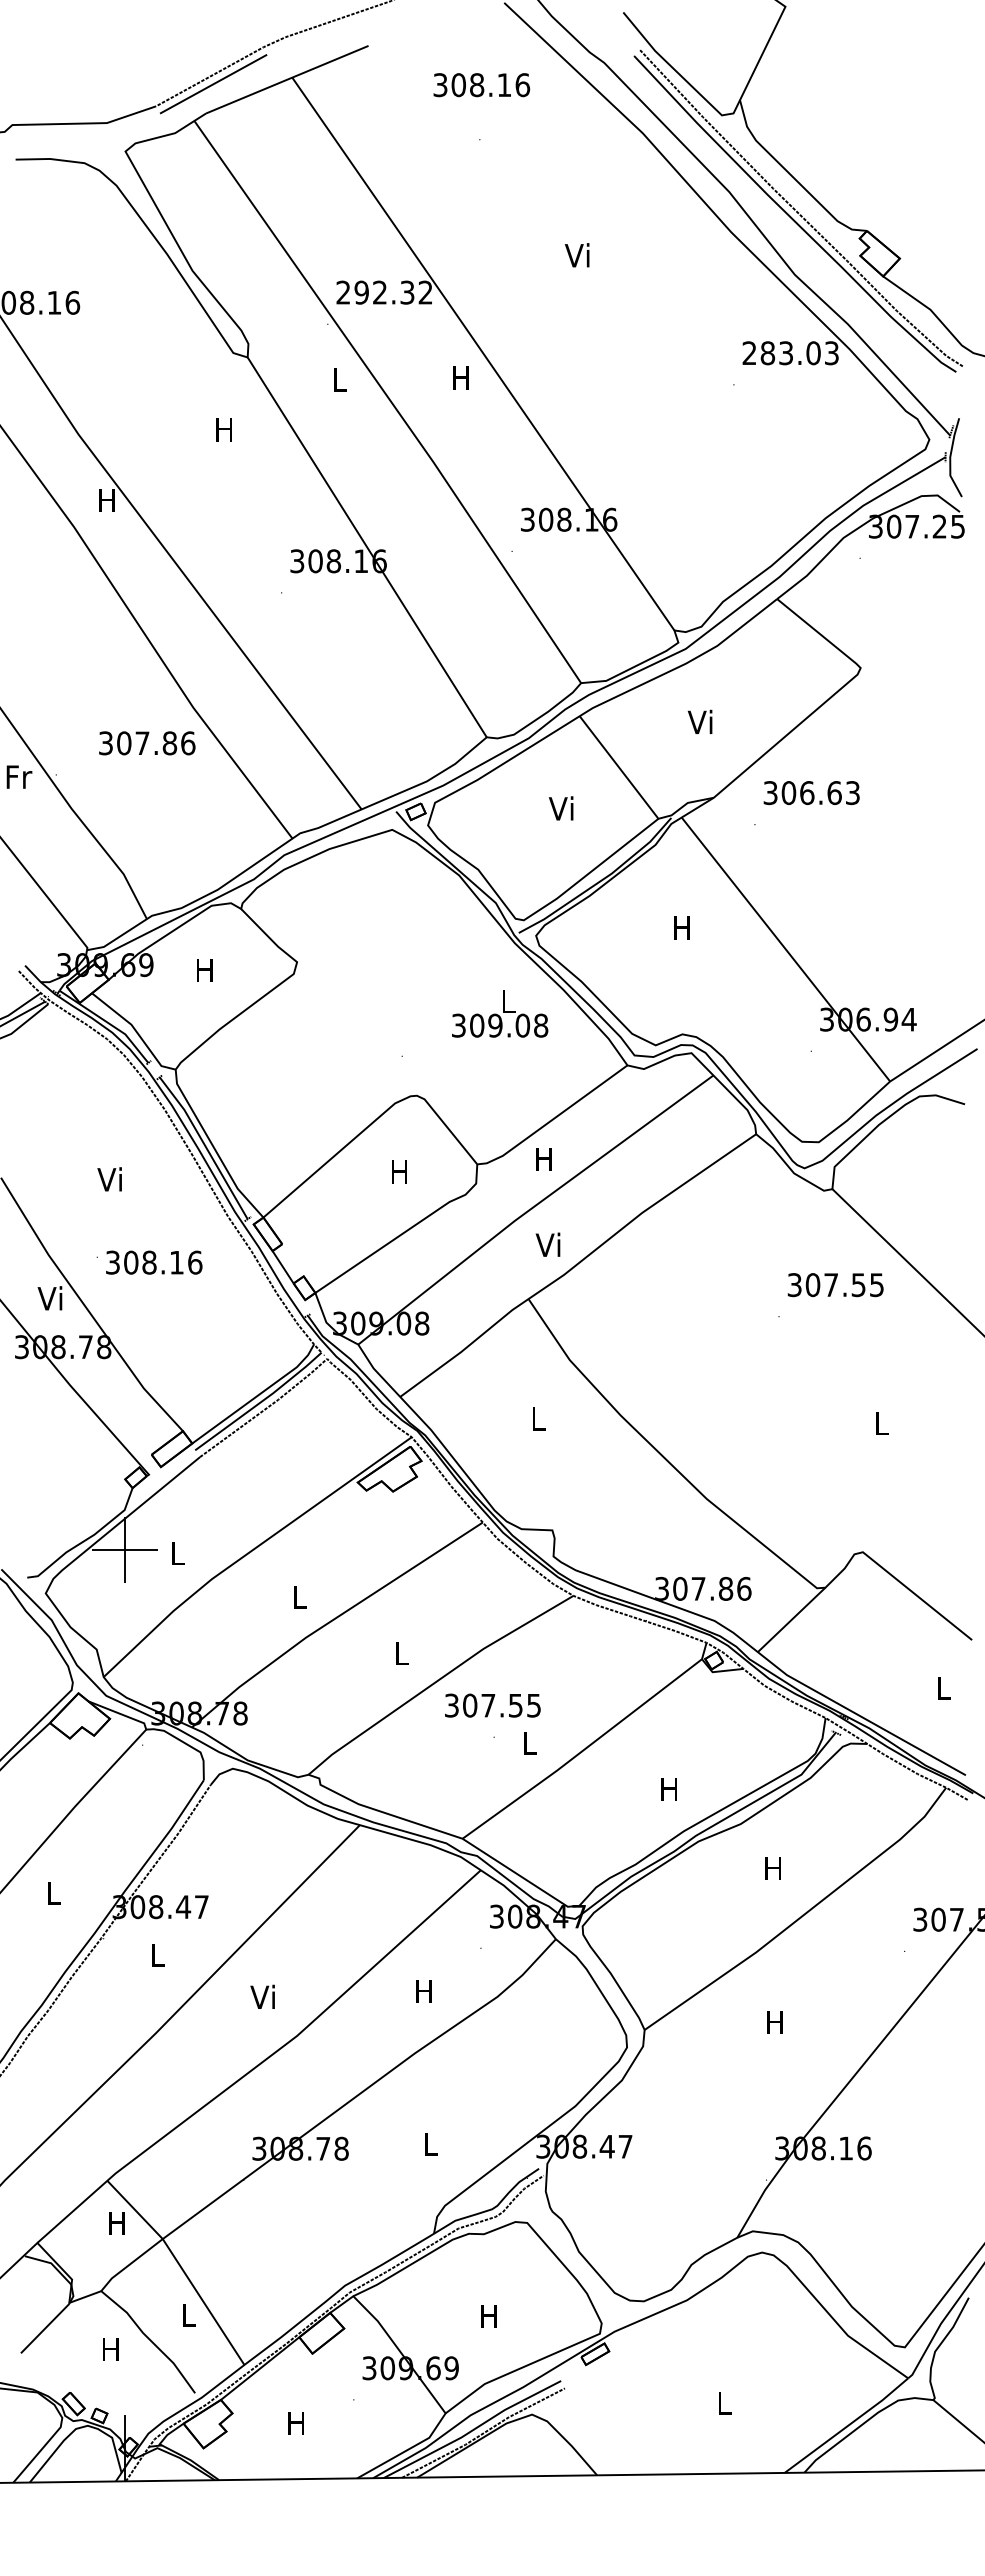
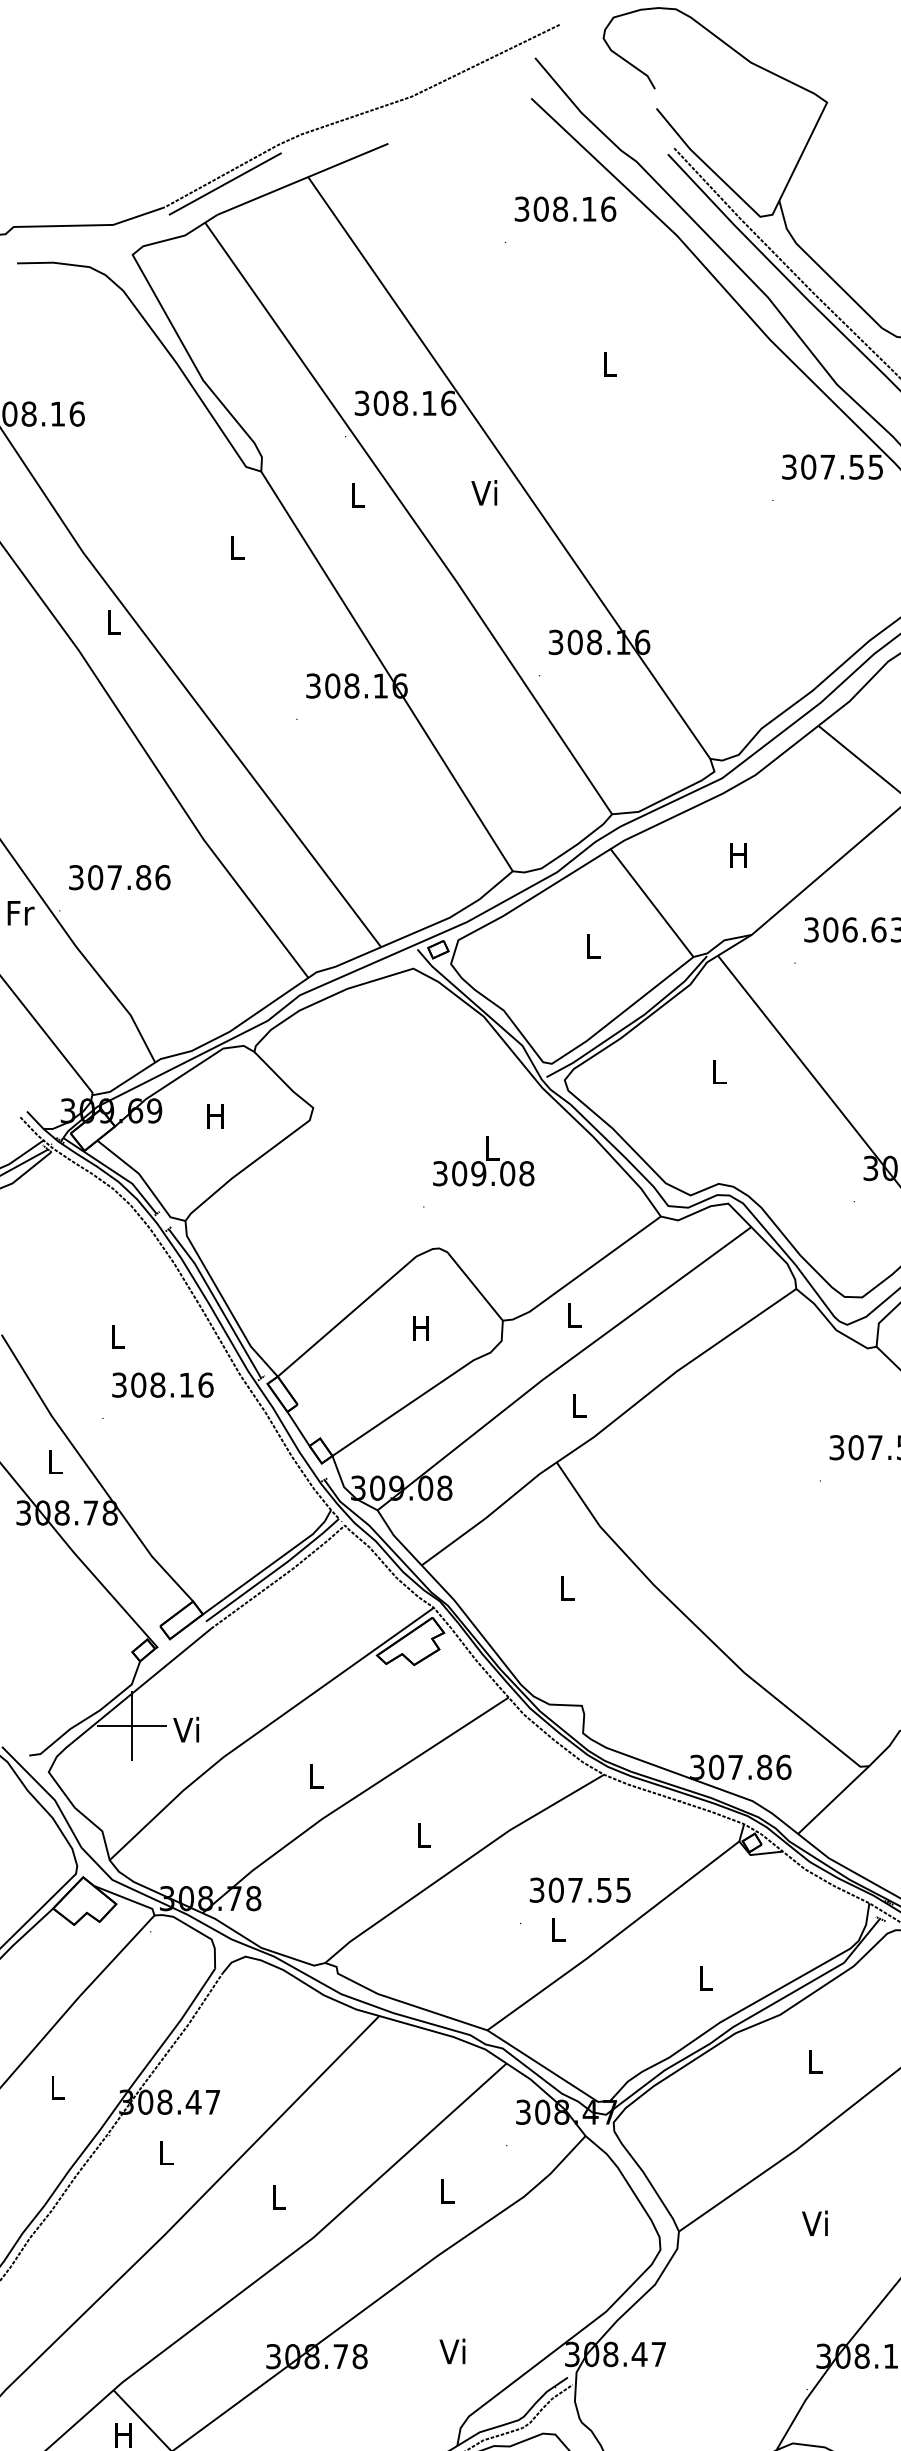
text: (481, 85) -> (565, 209), moved
text: (576, 255) -> (607, 364), Vi -> L
text: (384, 292) -> (405, 403), 292.32 -> 308.16
text: (790, 353) -> (832, 467), 283.03 -> 307.55
text: (459, 377) -> (484, 492), H -> Vi
text: (223, 429) -> (235, 547), H -> L
text: (106, 500) -> (112, 622), H -> L
text: (699, 721) -> (736, 854), Vi -> H
text: (147, 743) -> (120, 877), moved
text: (560, 808) -> (590, 946), Vi -> L
text: (681, 927) -> (717, 1071), H -> L
text: (500, 1013) -> (484, 1160), moved
text: (543, 1159) -> (572, 1315), H -> L
text: (109, 1179) -> (115, 1336), Vi -> L
text: (547, 1244) -> (576, 1405), Vi -> L
text: (154, 1262) -> (163, 1385), moved
text: (49, 1298) -> (52, 1461), Vi -> L
text: (176, 1552) -> (186, 1729), L -> Vi
text: (492, 1705) -> (579, 1890), moved
text: (668, 1789) -> (704, 1978), H -> L
text: (772, 1868) -> (813, 2061), H -> L
text: (423, 1991) -> (446, 2191), H -> L
text: (262, 1996) -> (276, 2196), Vi -> L
text: (773, 2022) -> (814, 2223), H -> Vi
text: (429, 2143) -> (452, 2351), L -> Vi

